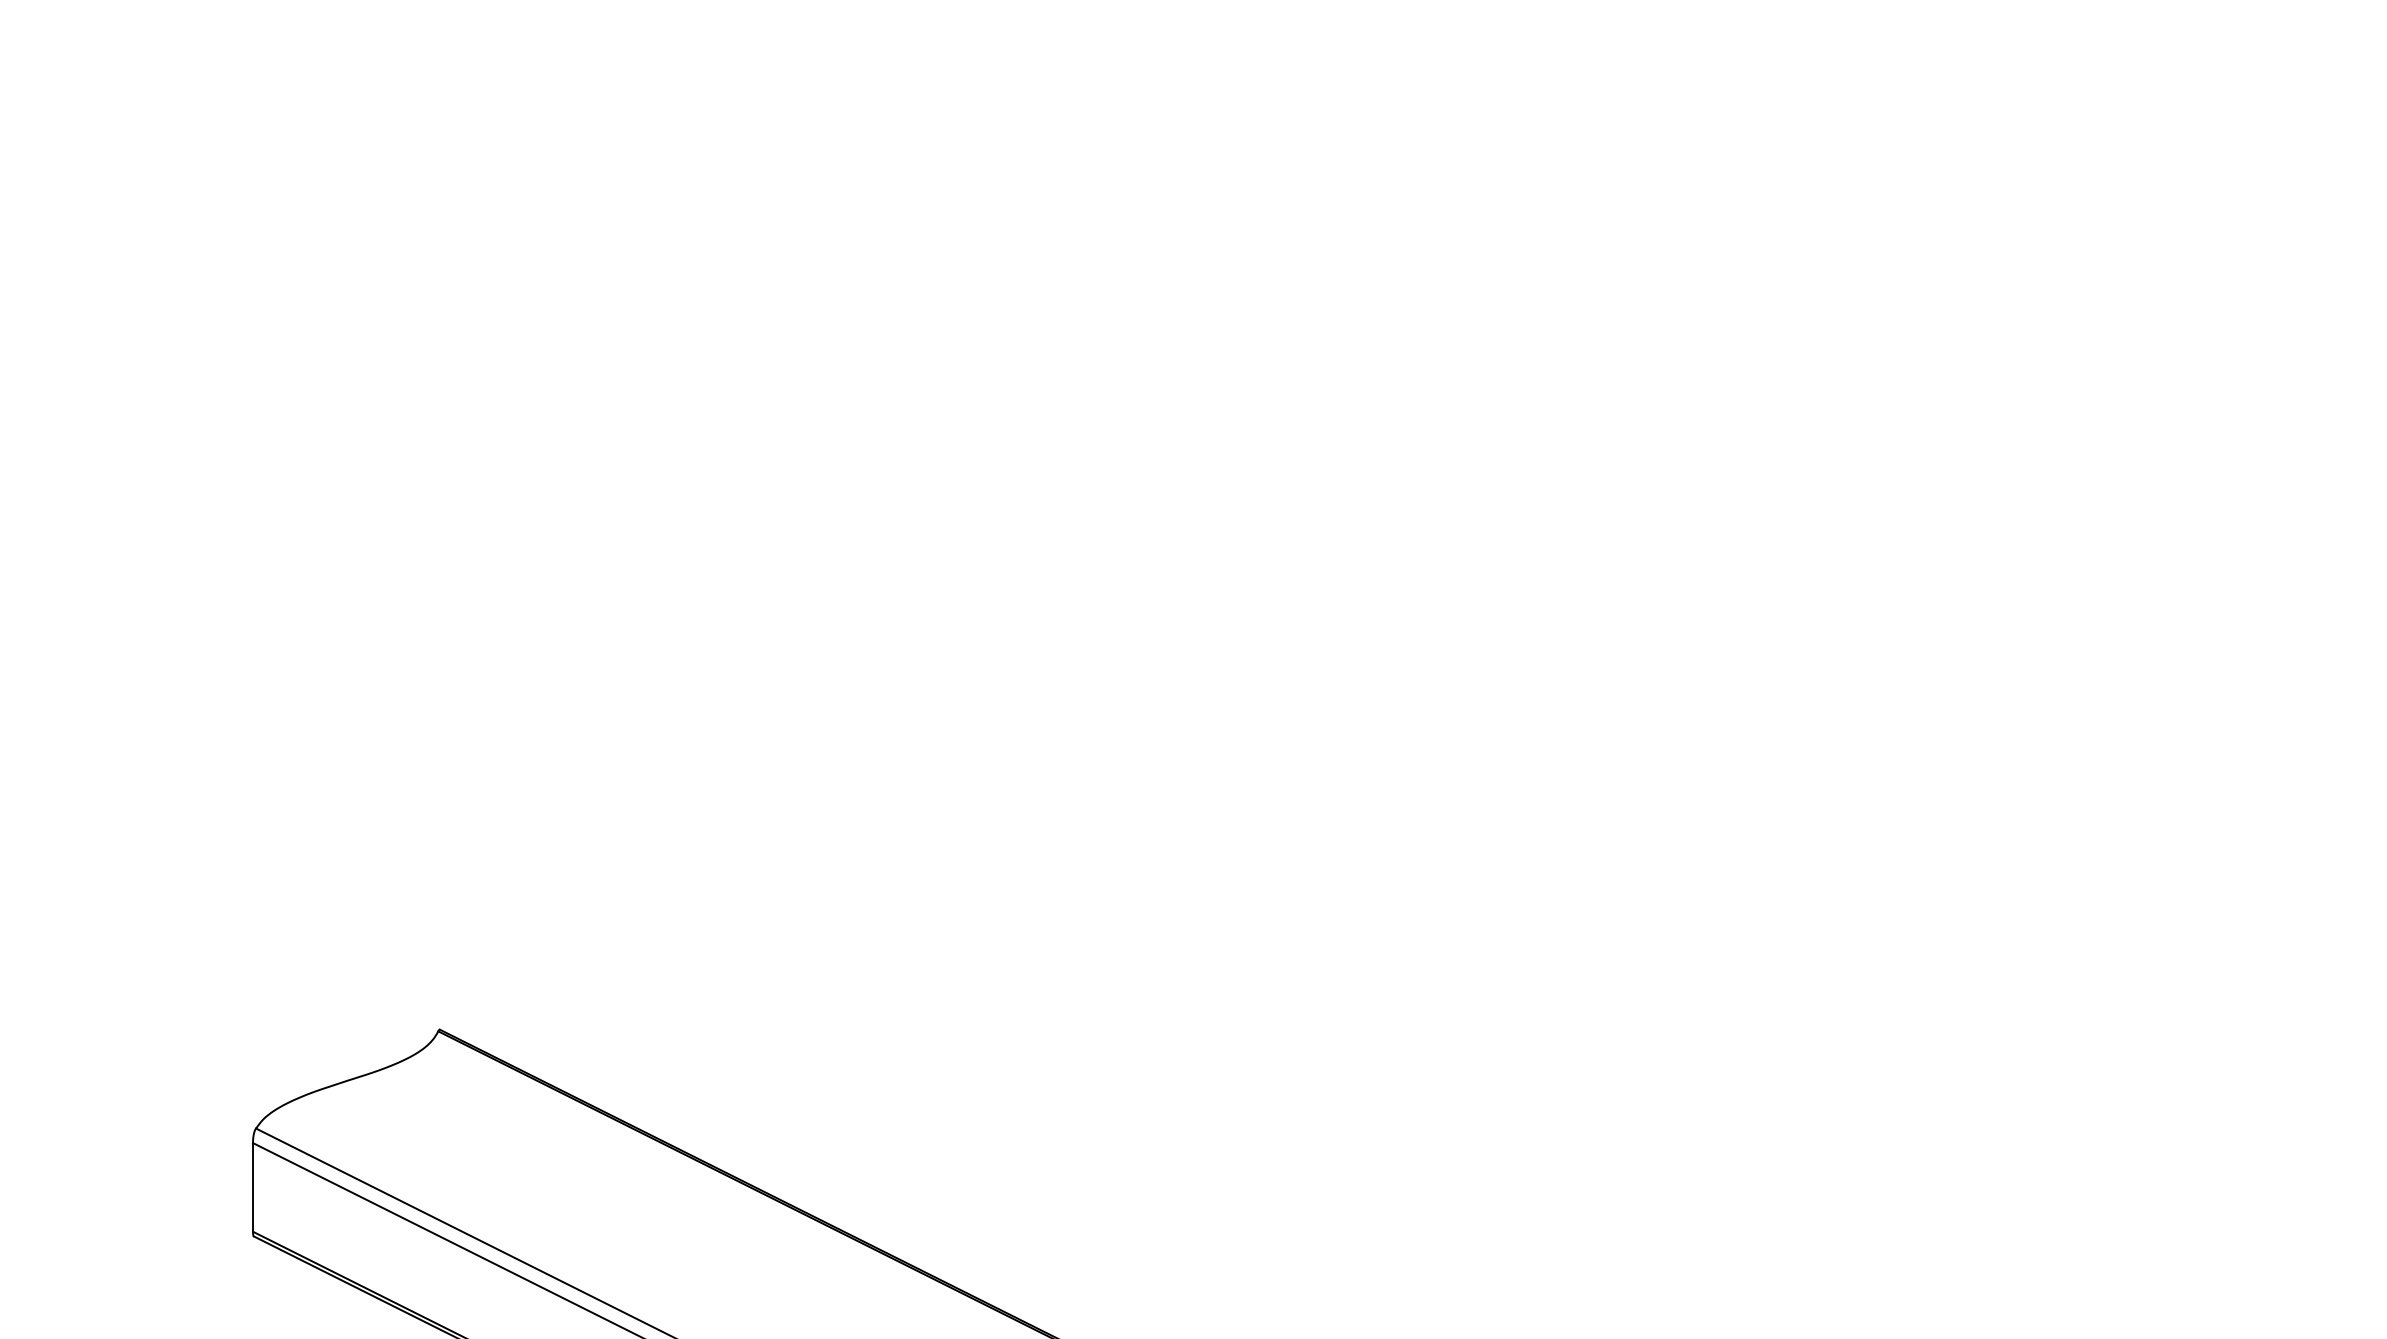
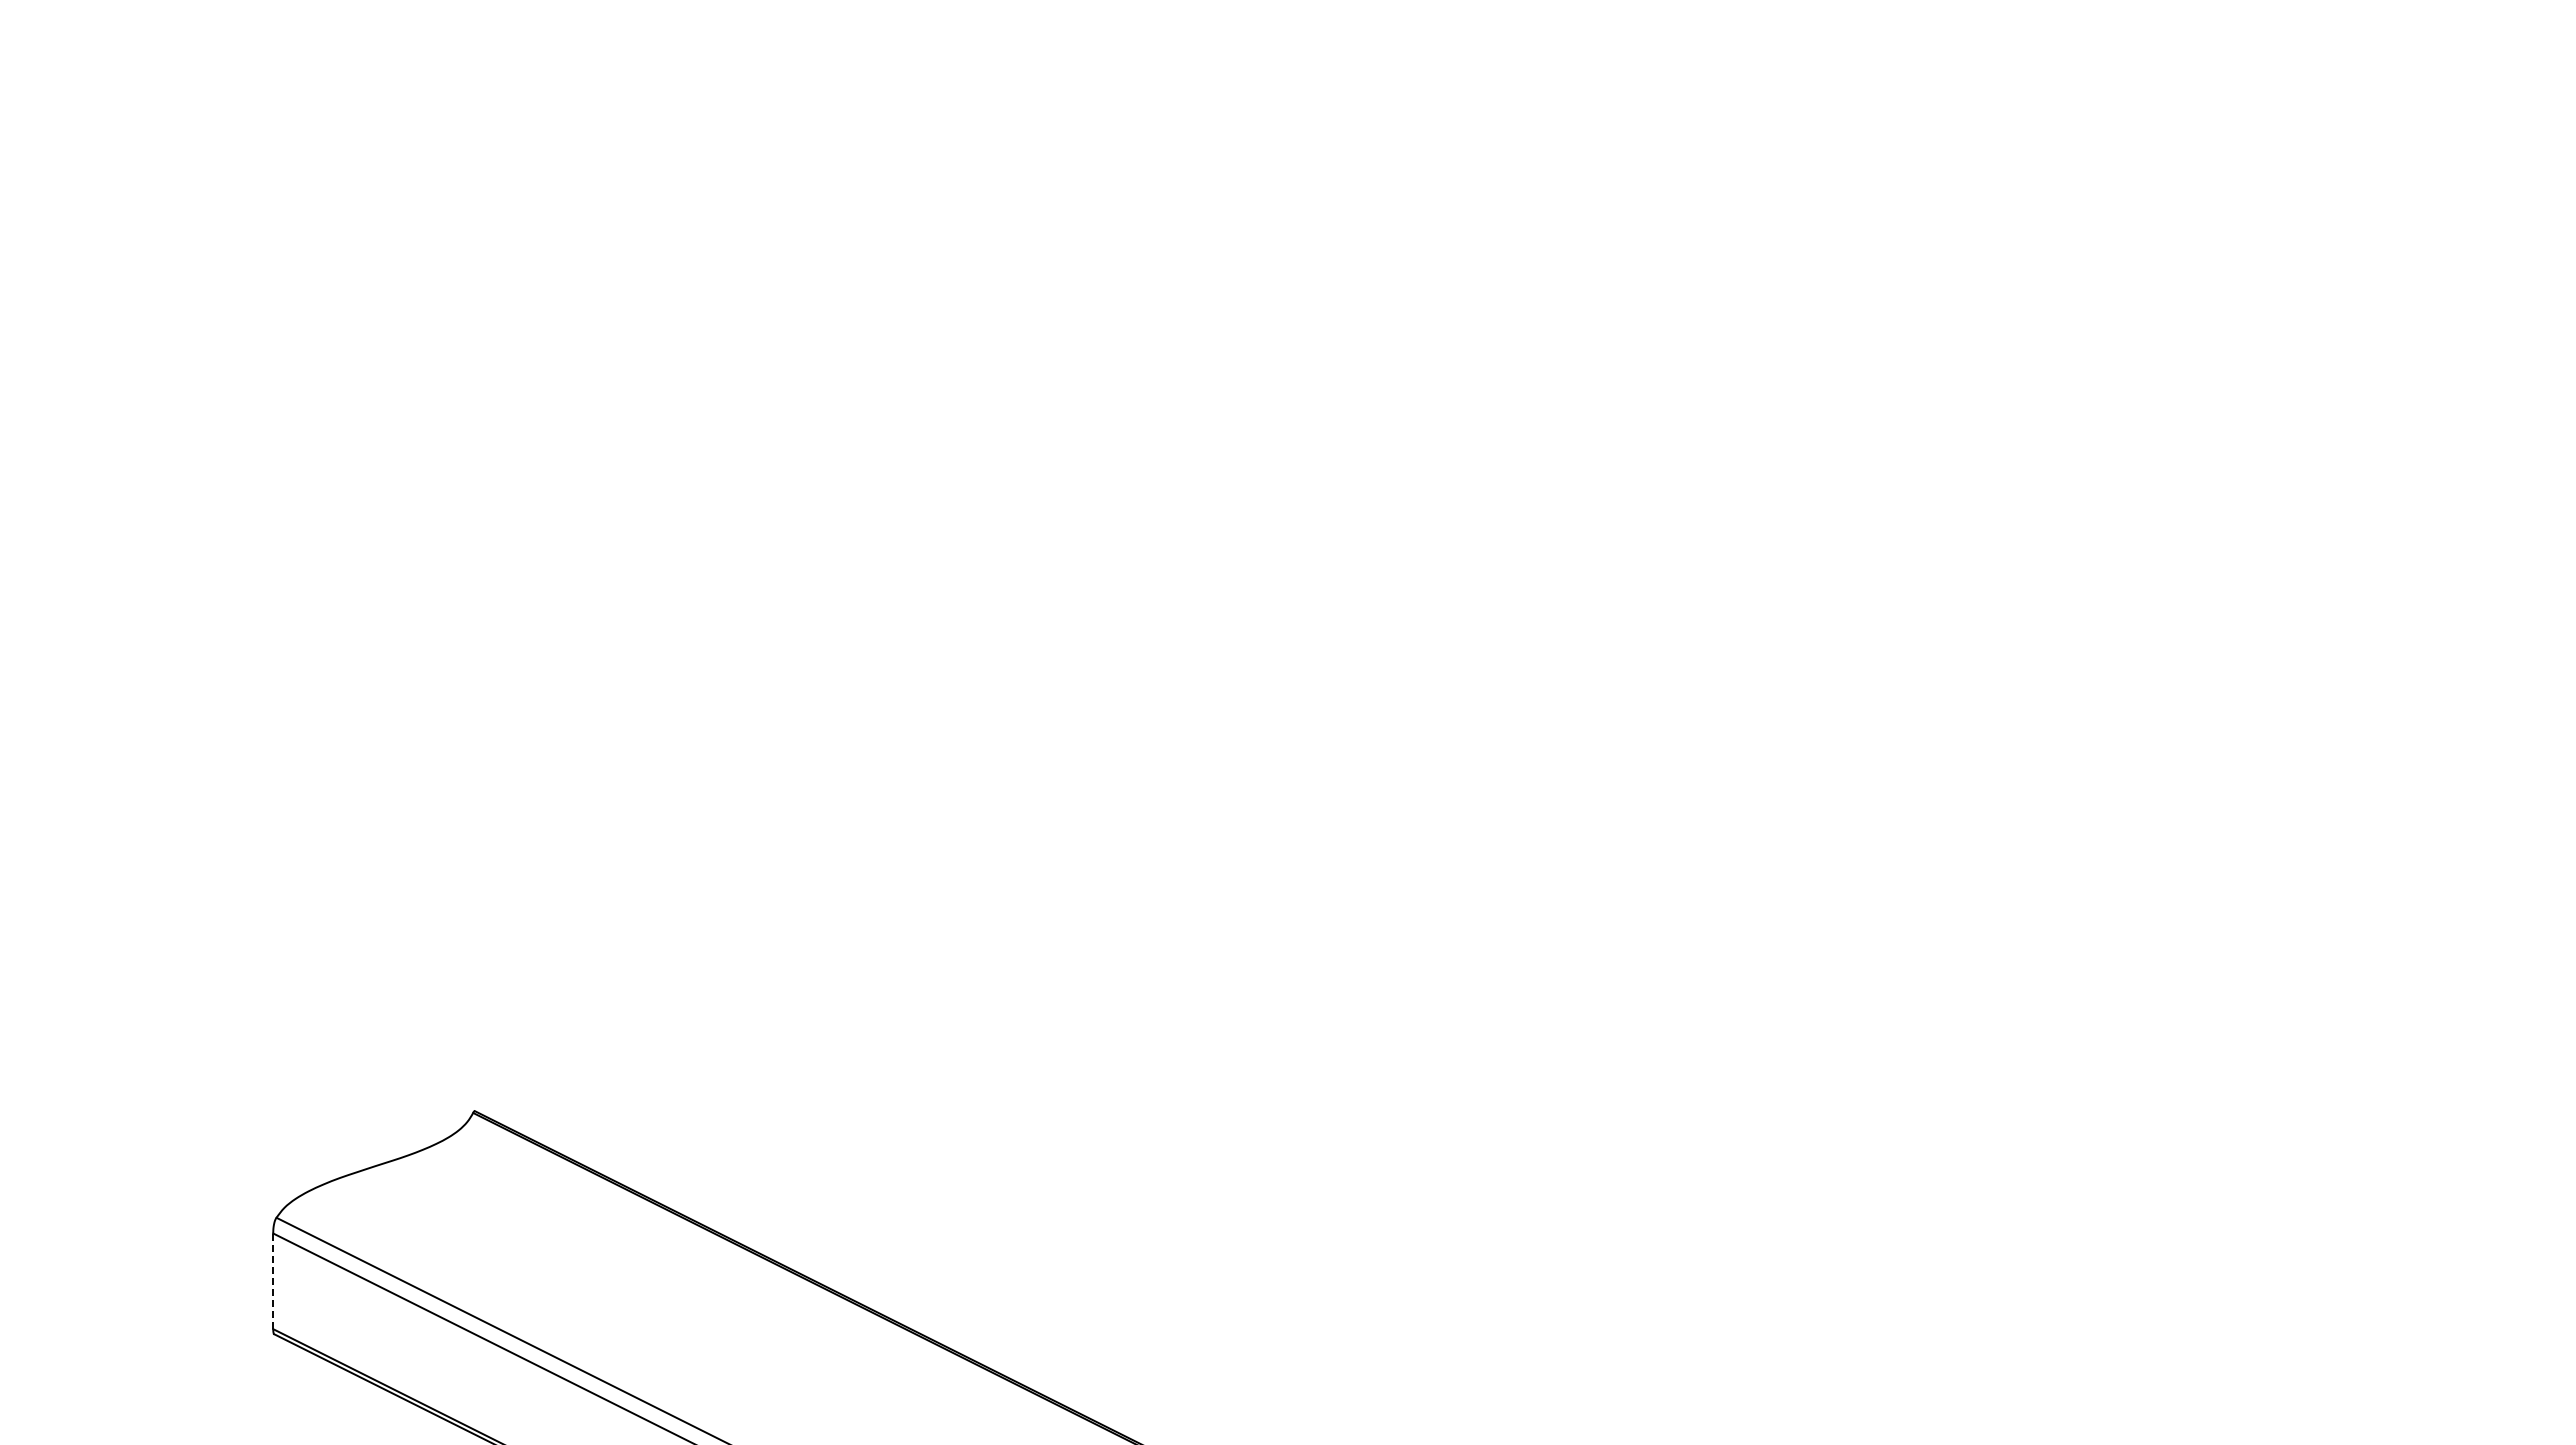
line: (253, 1187) -> (273, 1281), solid -> dashed

